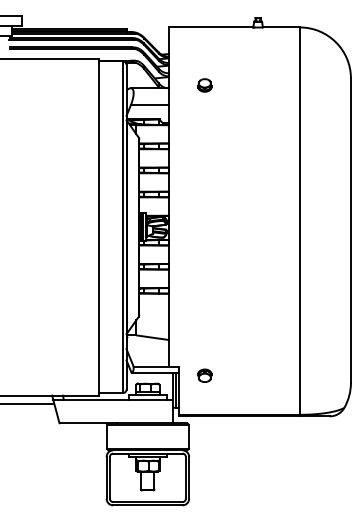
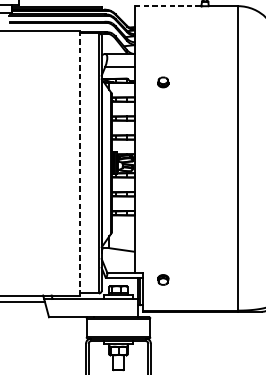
line: (210, 27) -> (167, 6), solid -> dashed
part: (204, 85) -> (162, 82), moved
line: (99, 226) -> (80, 162), solid -> dashed

